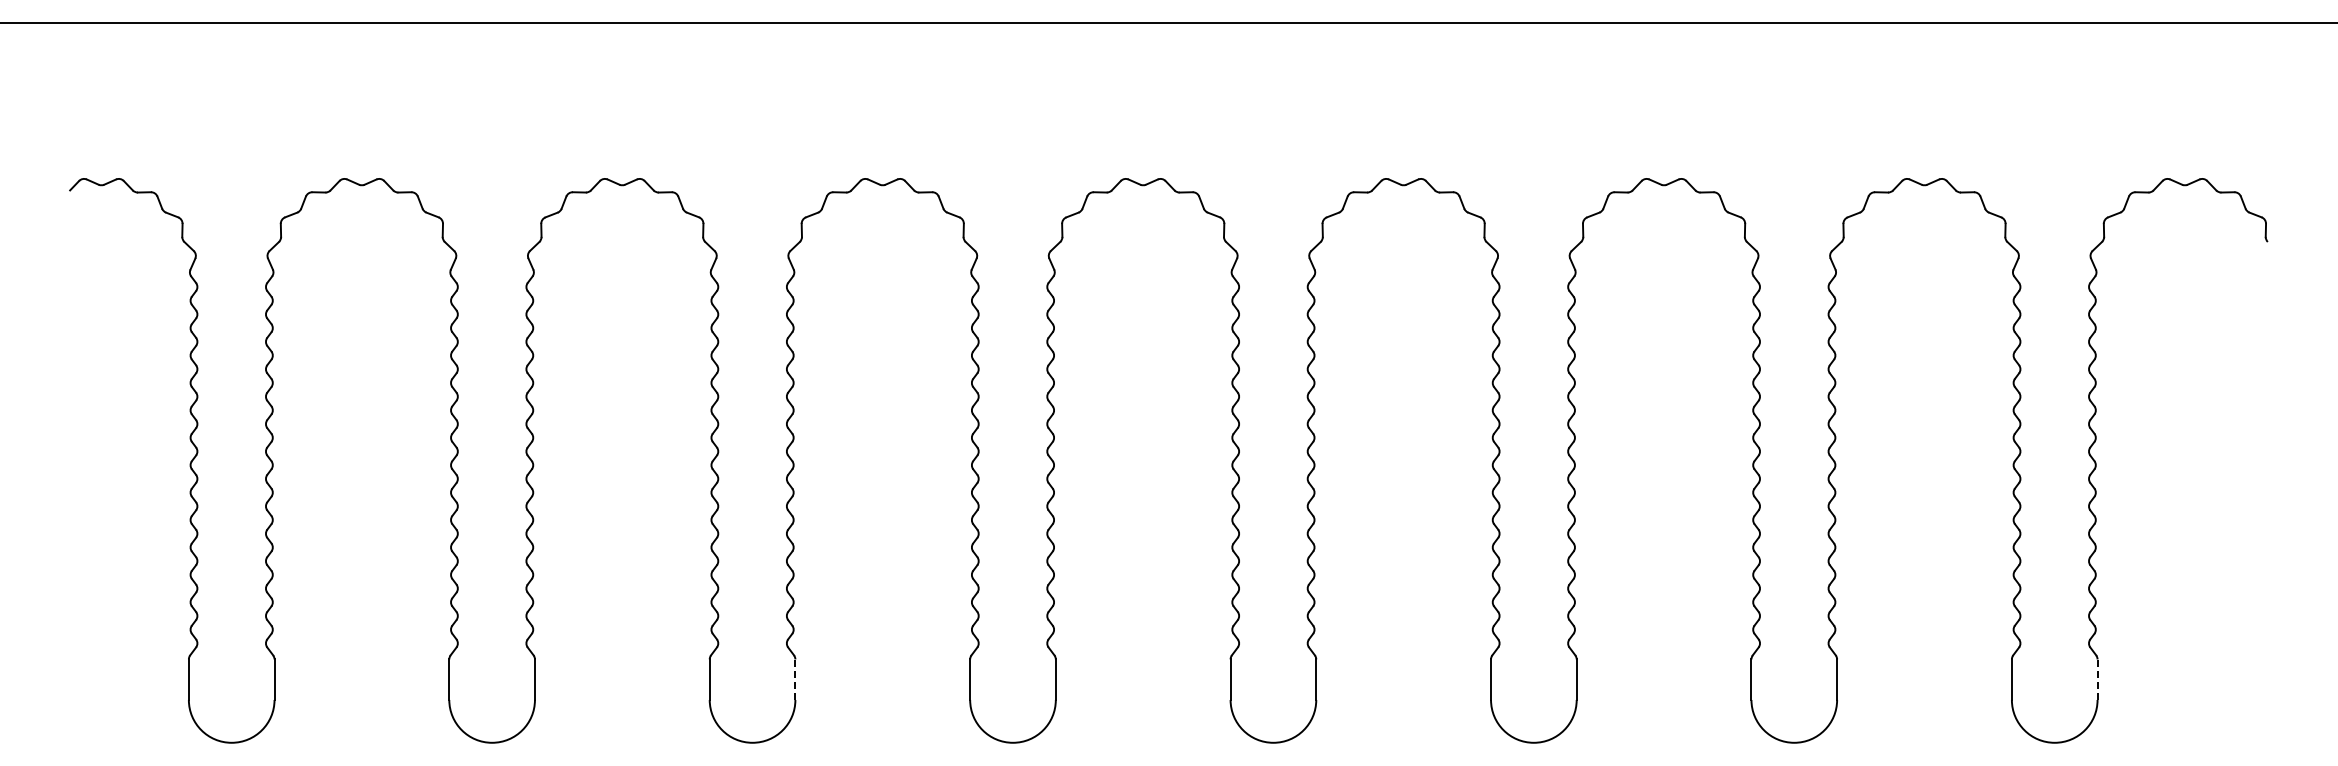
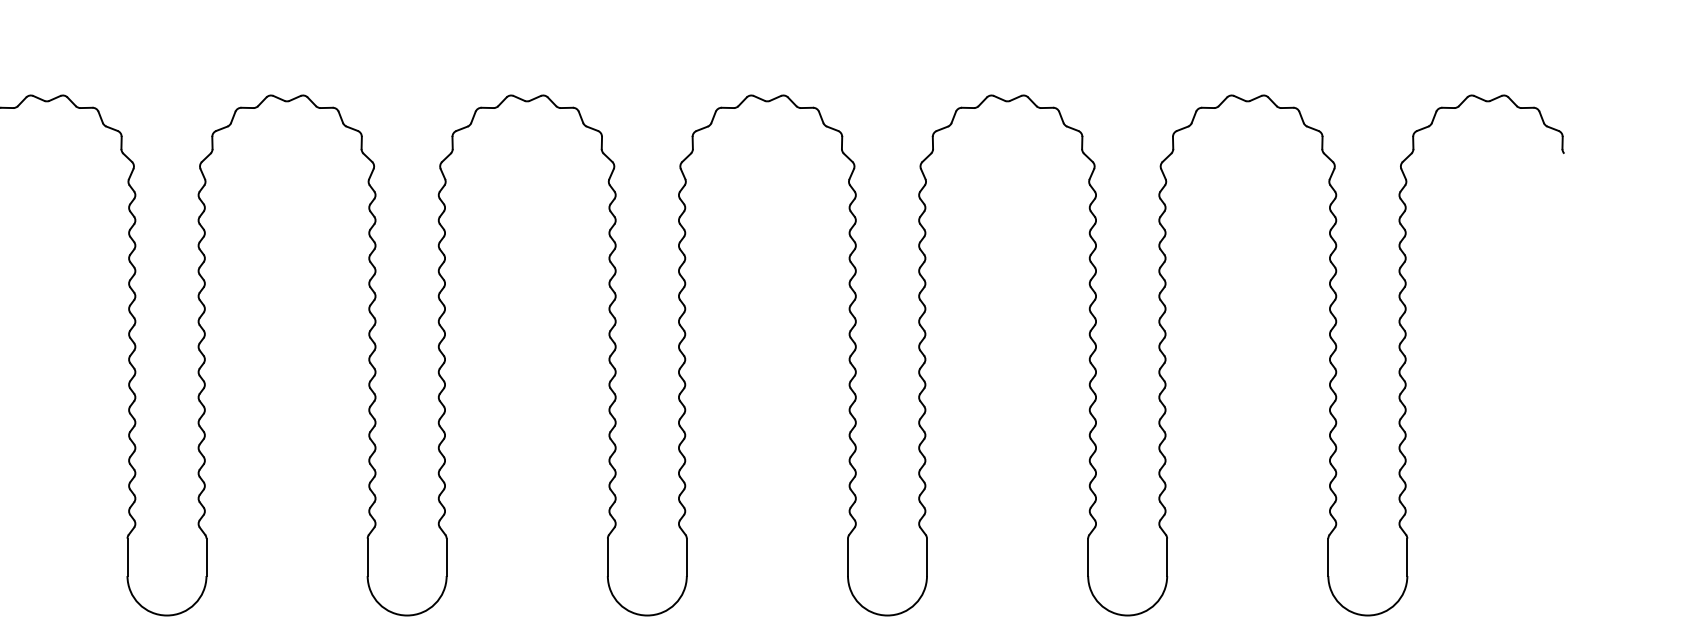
line: (795, 679) -> (206, 557), dashed -> solid
line: (2097, 679) -> (1407, 557), dashed -> solid

